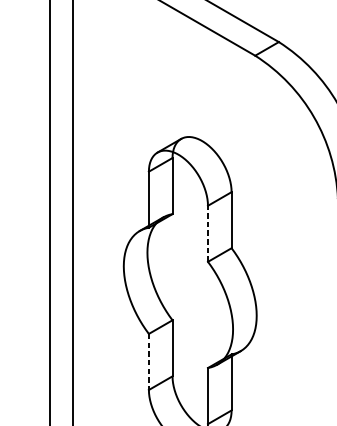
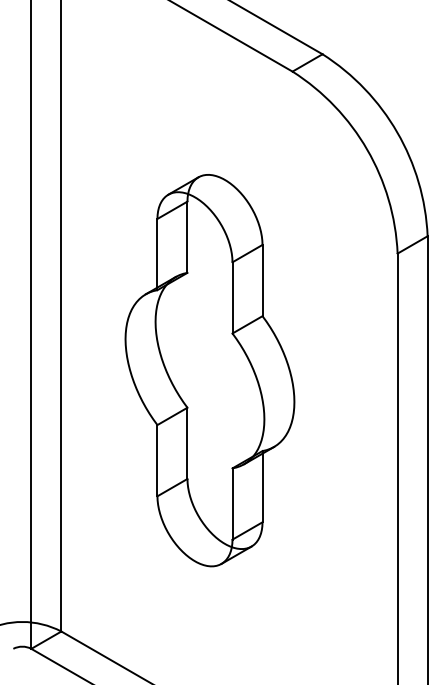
line: (207, 233) -> (232, 297), dashed -> solid
line: (148, 361) -> (157, 460), dashed -> solid

